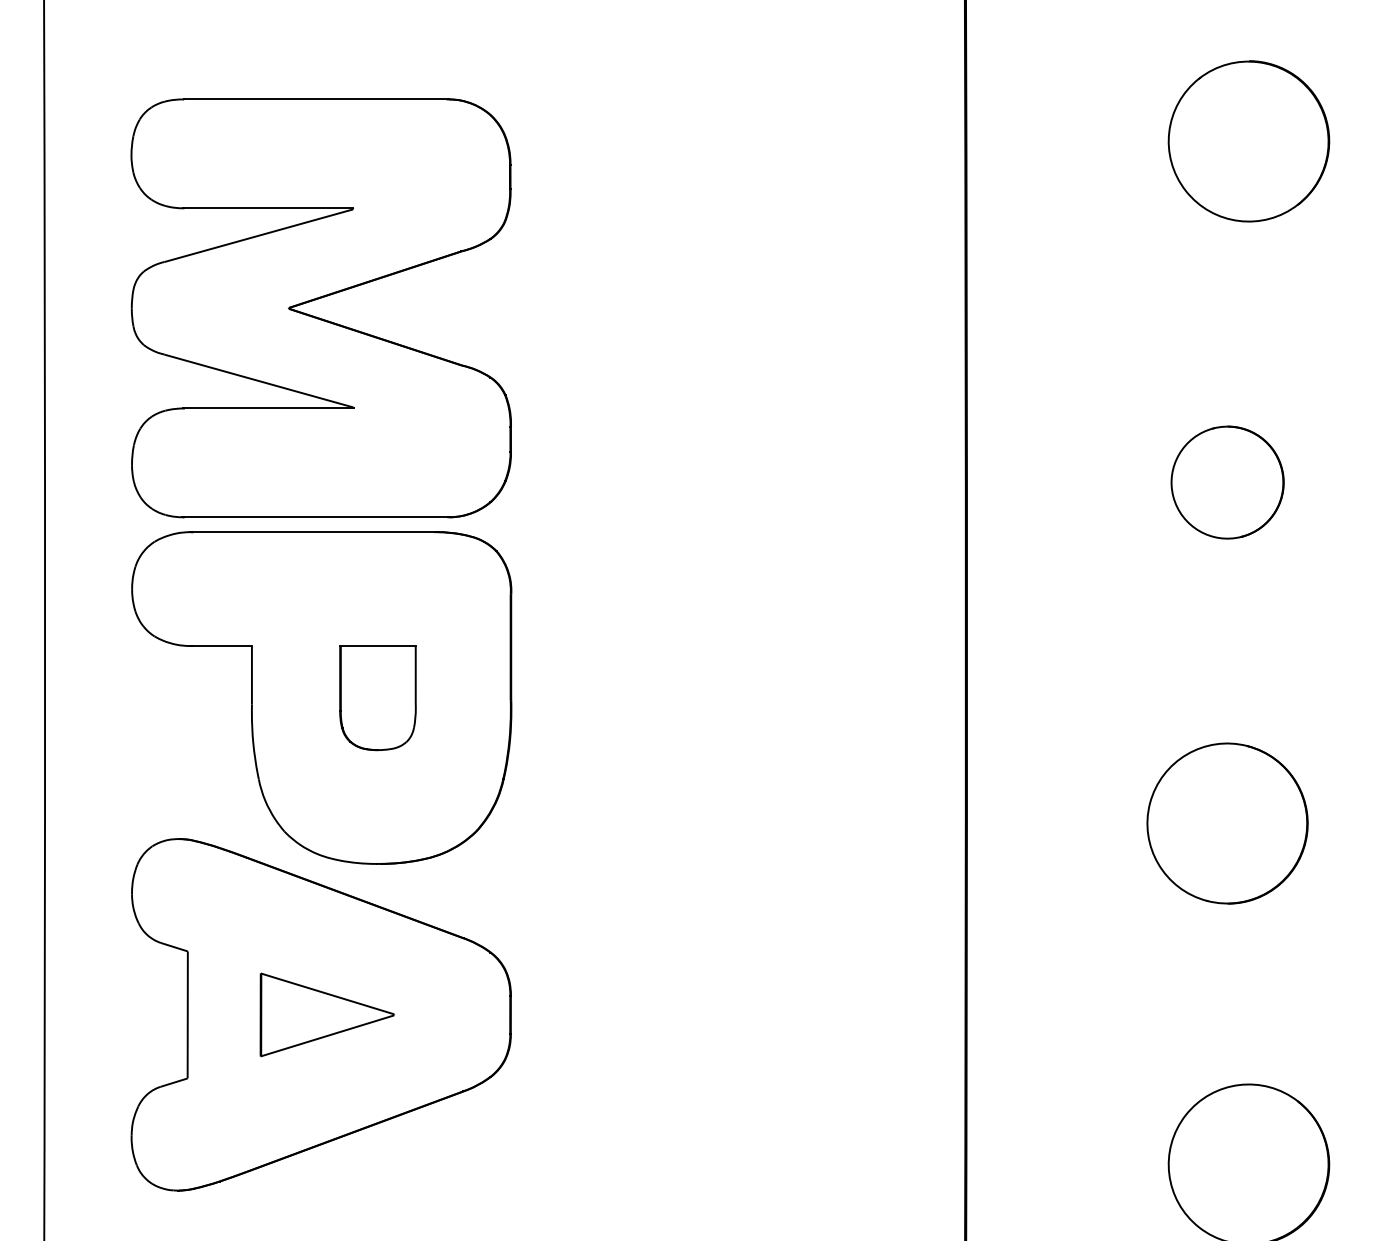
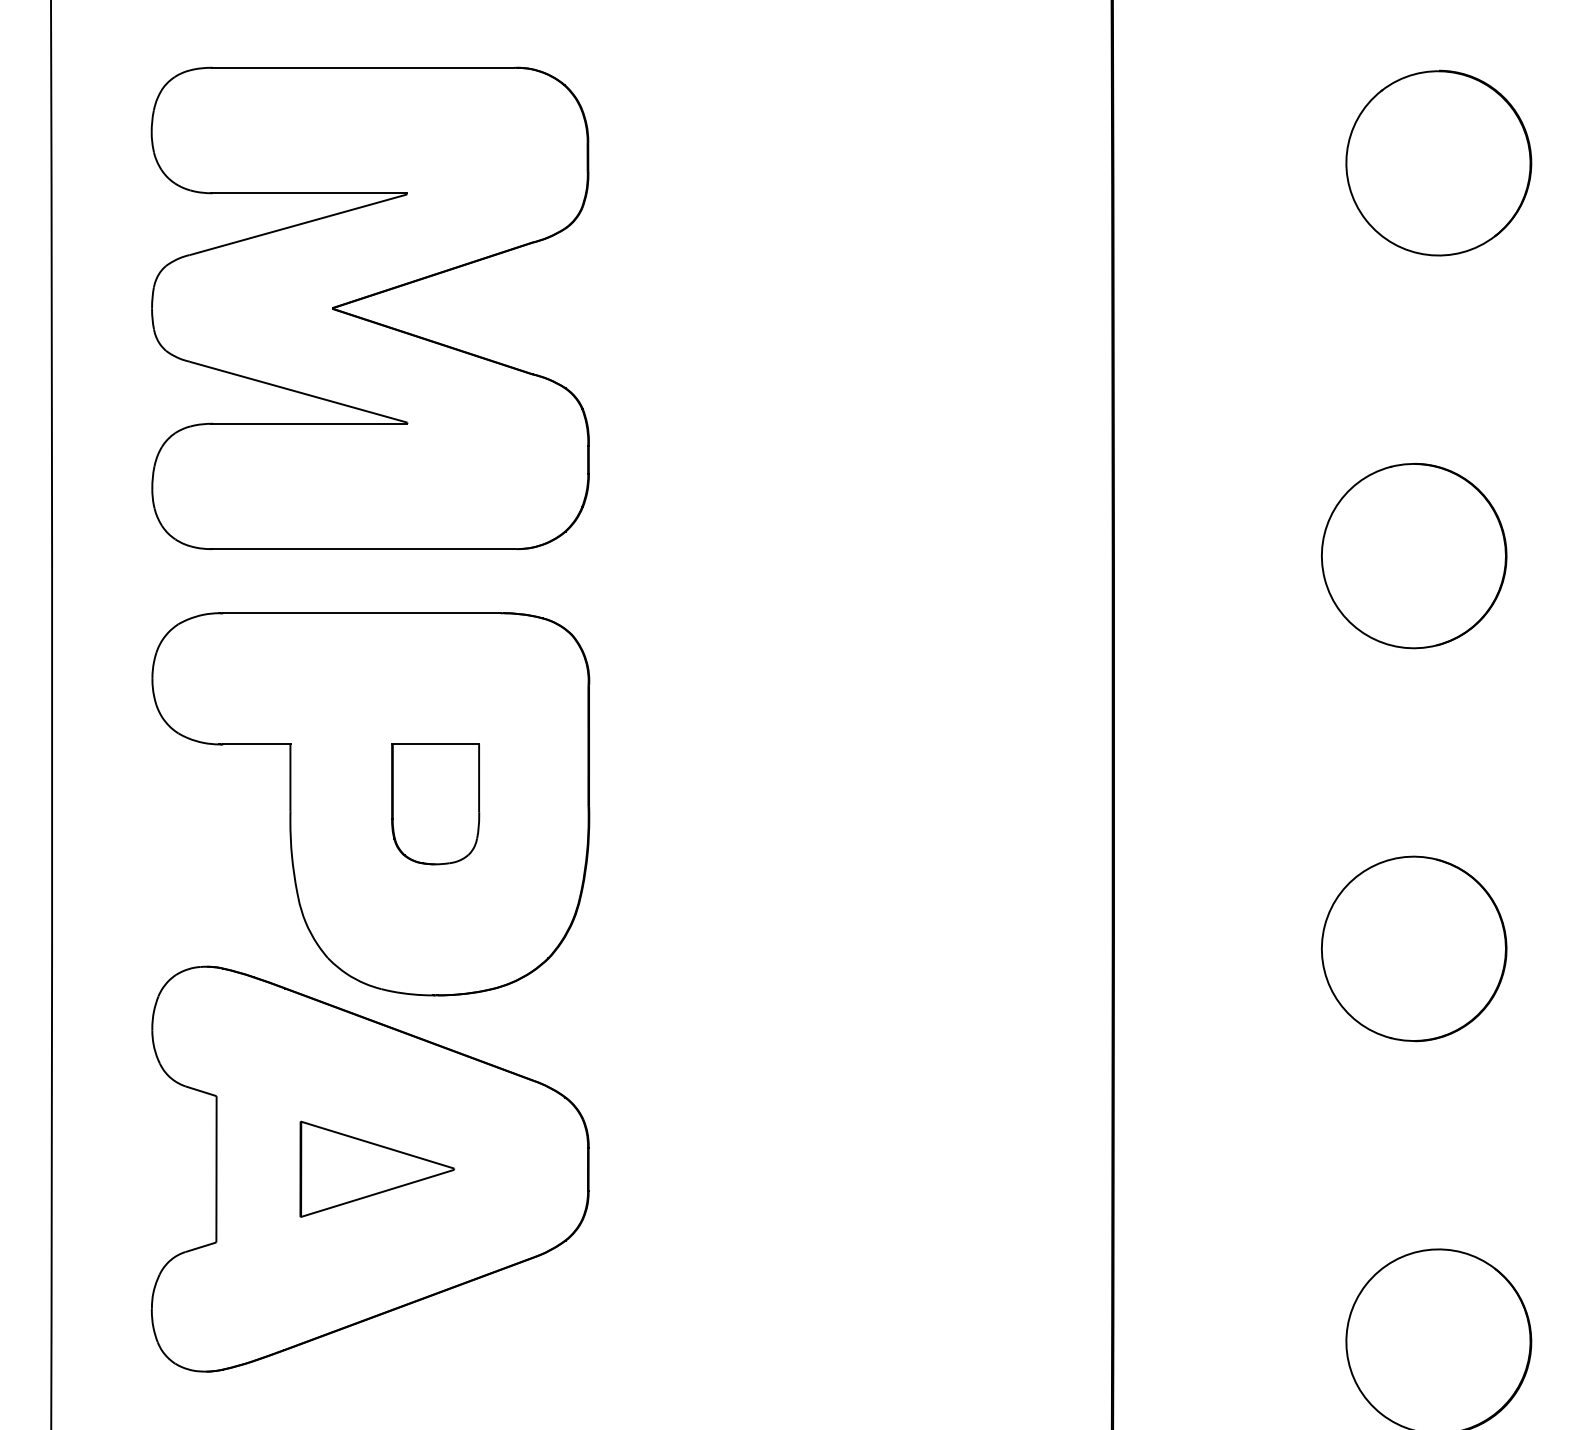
part: (317, 299) -> (366, 298), moved
part: (1227, 482) -> (1414, 556), size x1.43

